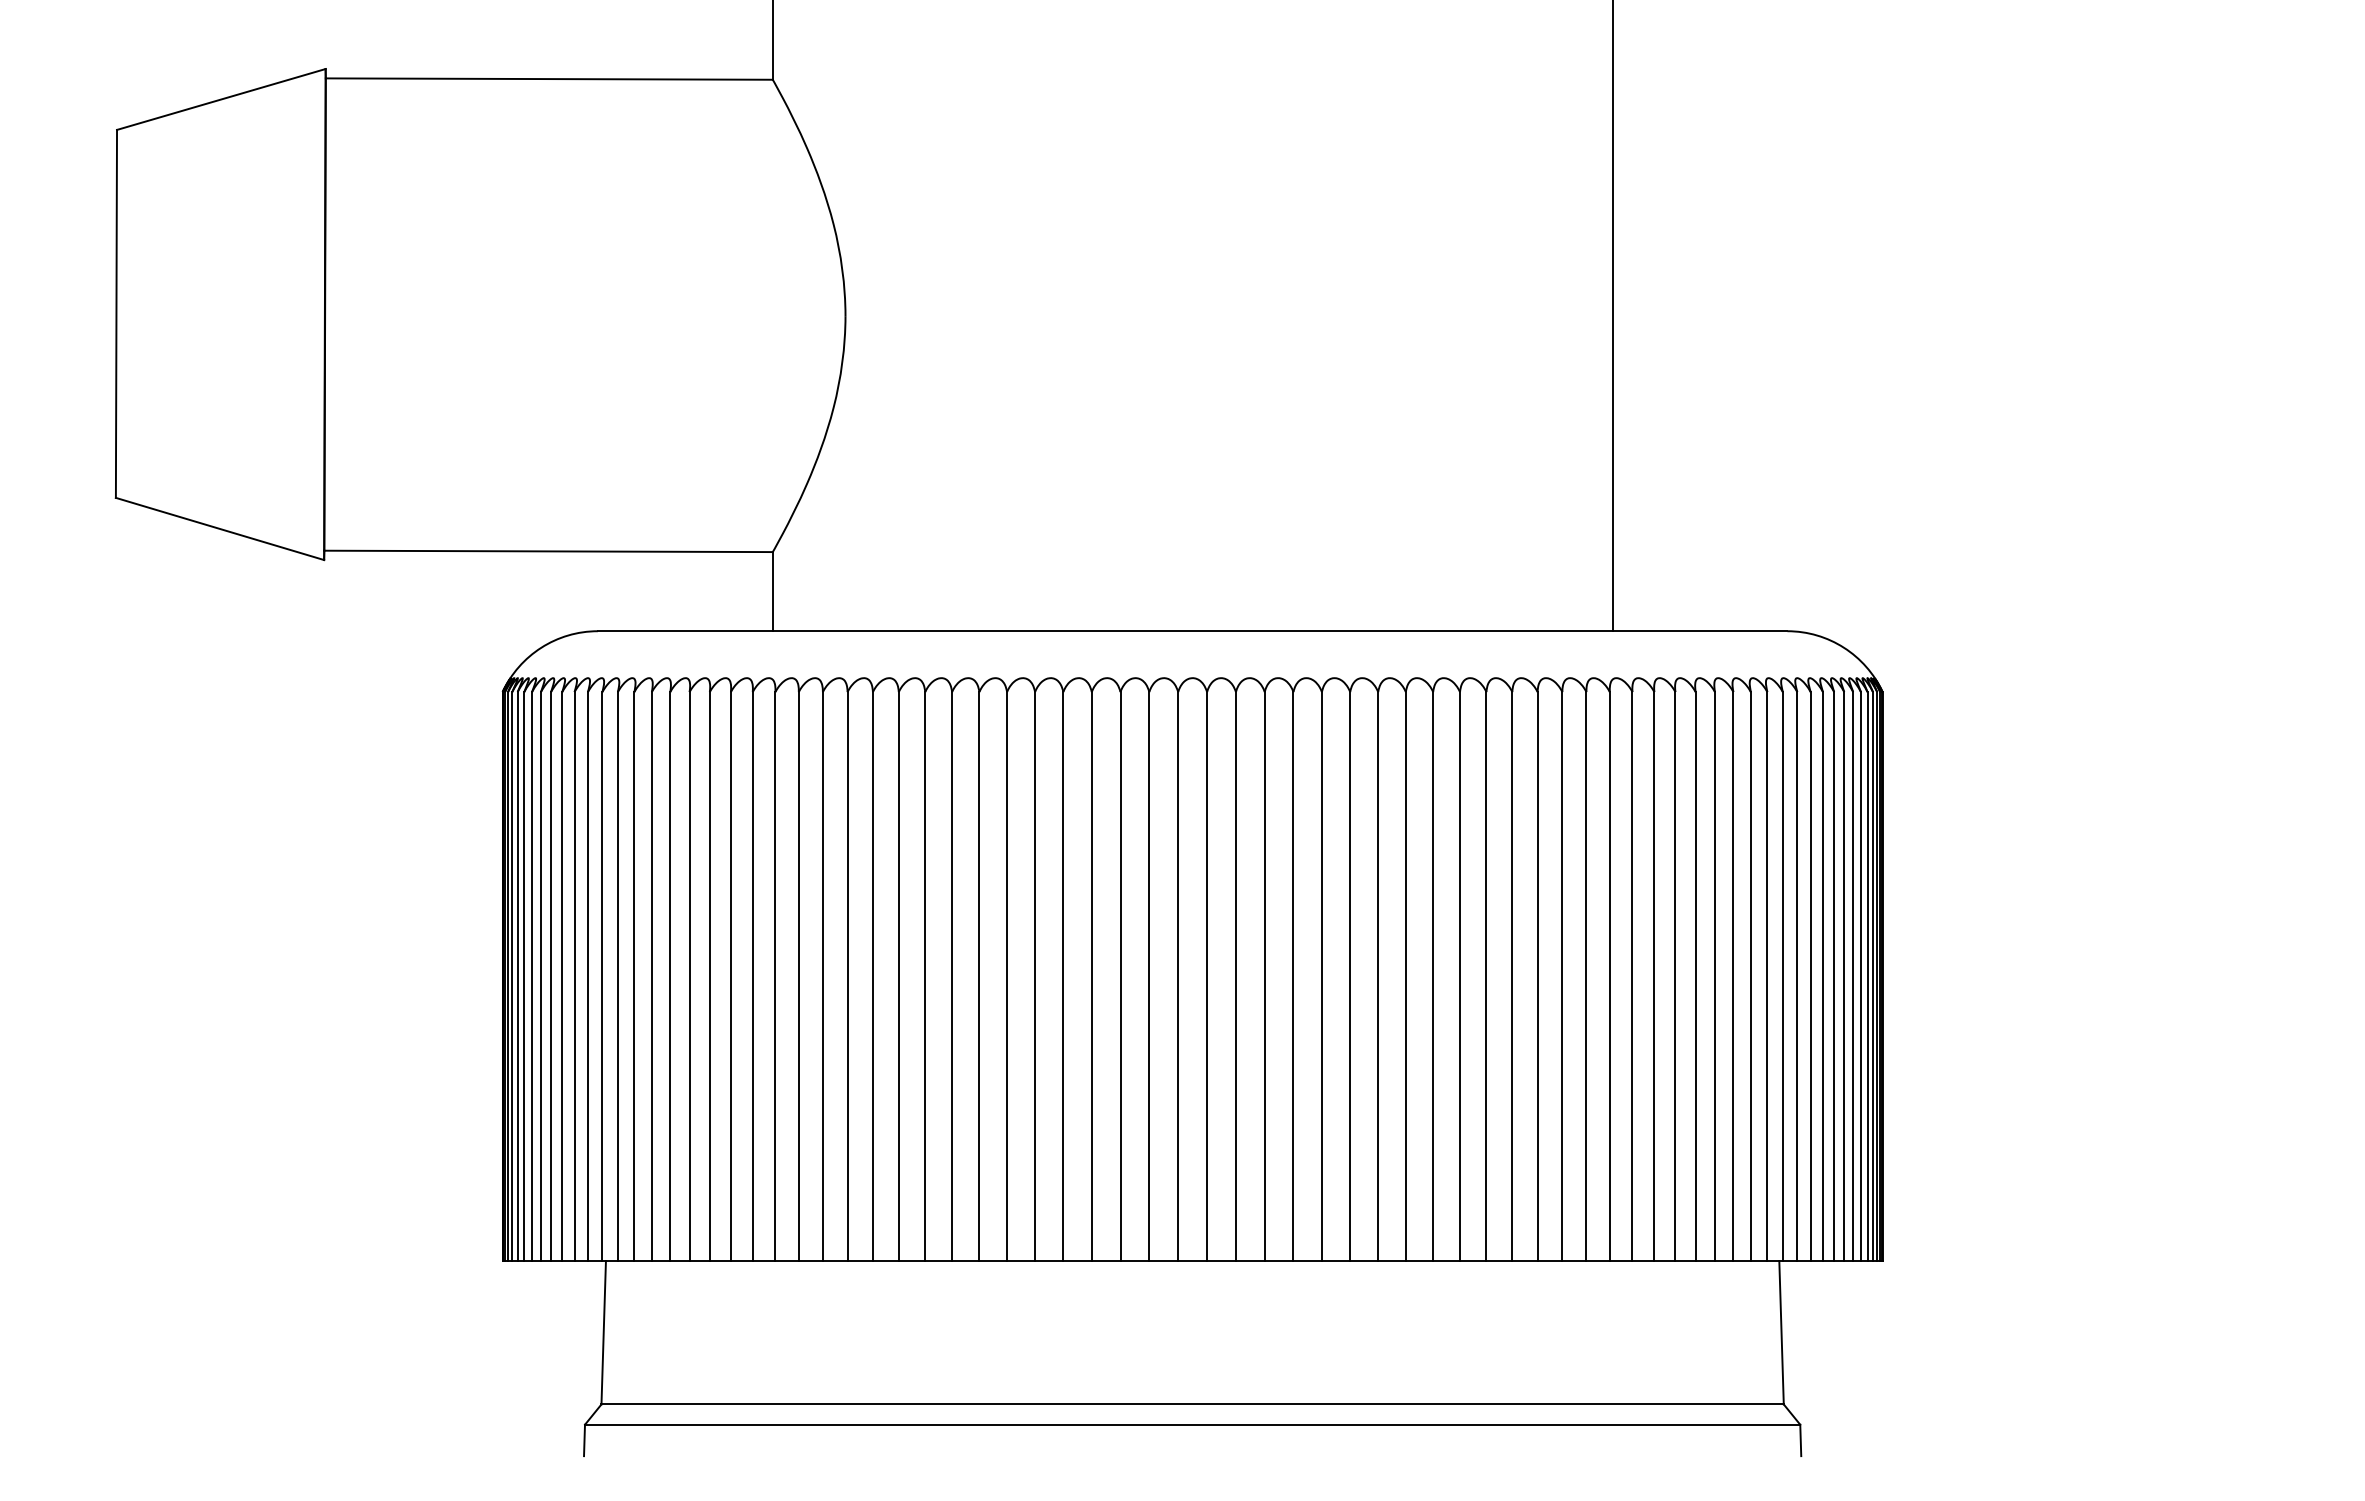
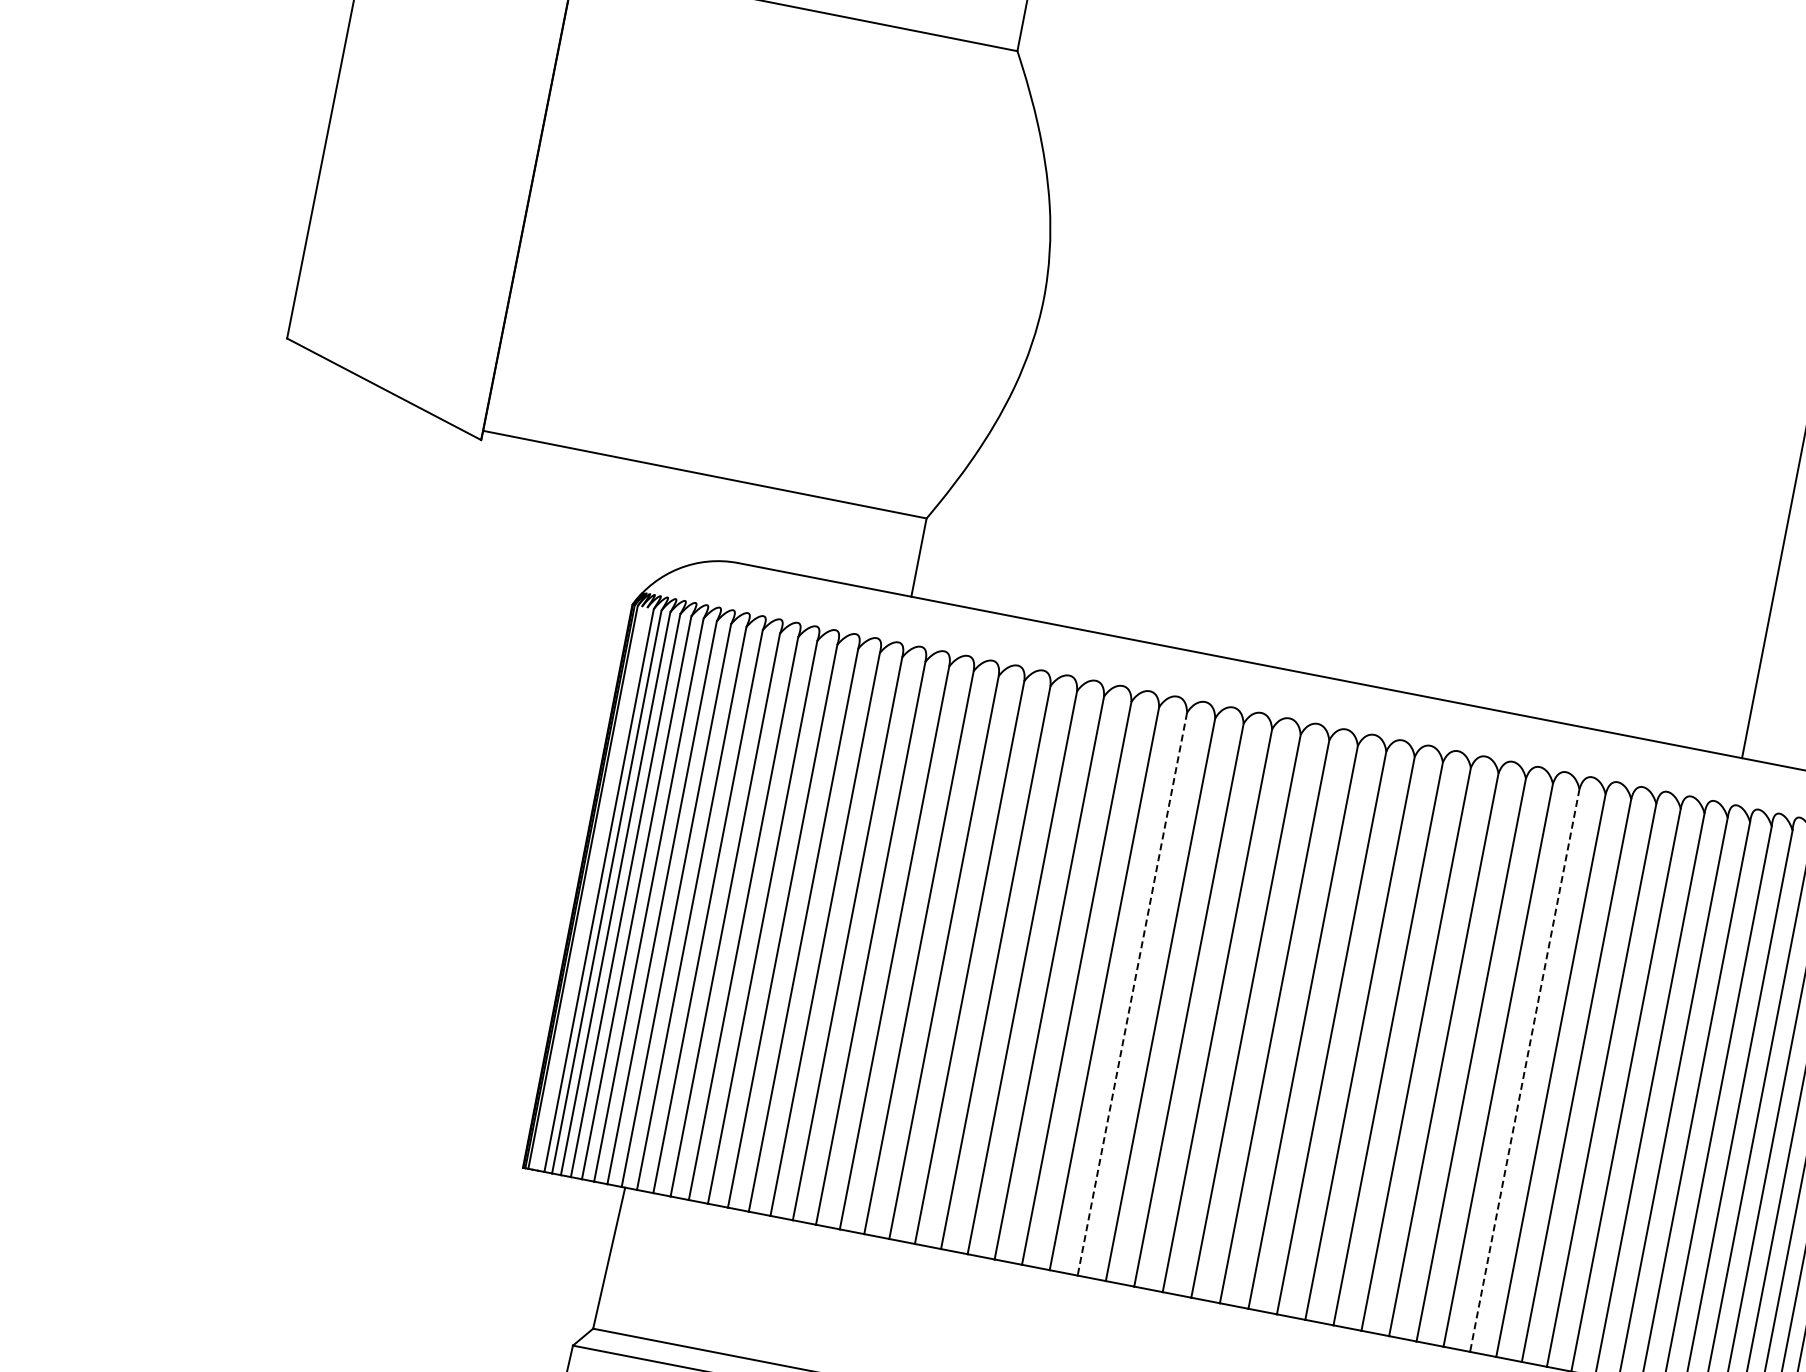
line: (512, 976) -> (587, 888), removed
line: (517, 976) -> (592, 889), removed
line: (1063, 977) -> (1132, 995), solid -> dashed
line: (1460, 977) -> (1525, 1071), solid -> dashed

